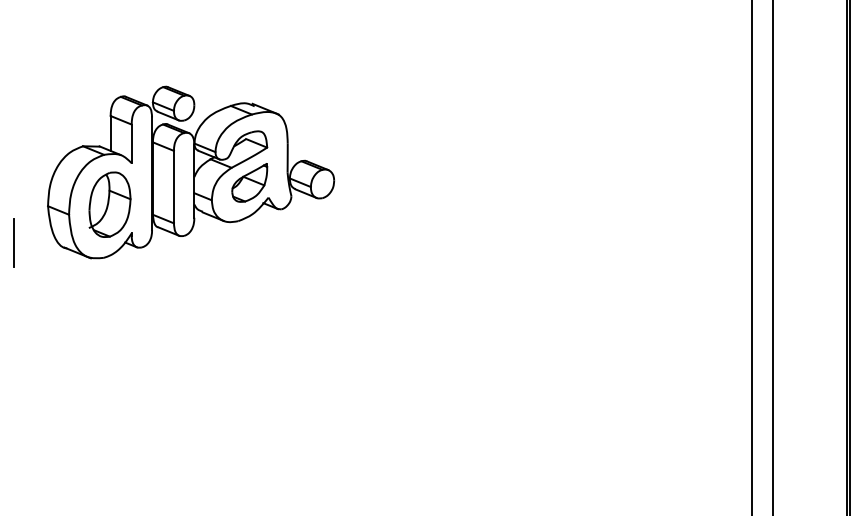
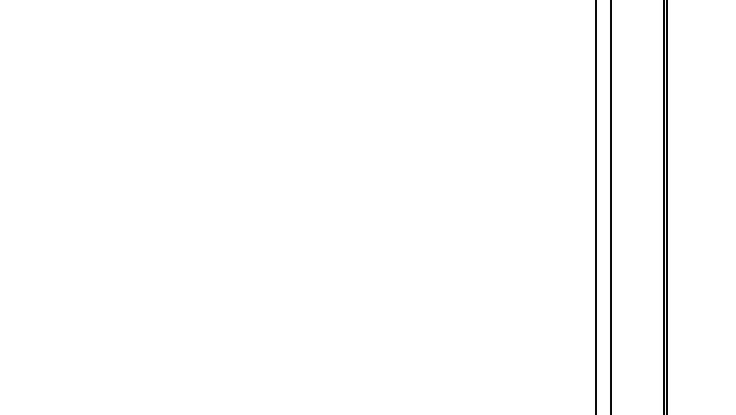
part: (190, 172) -> (195, 120), removed
line: (14, 242) -> (69, 170), removed

